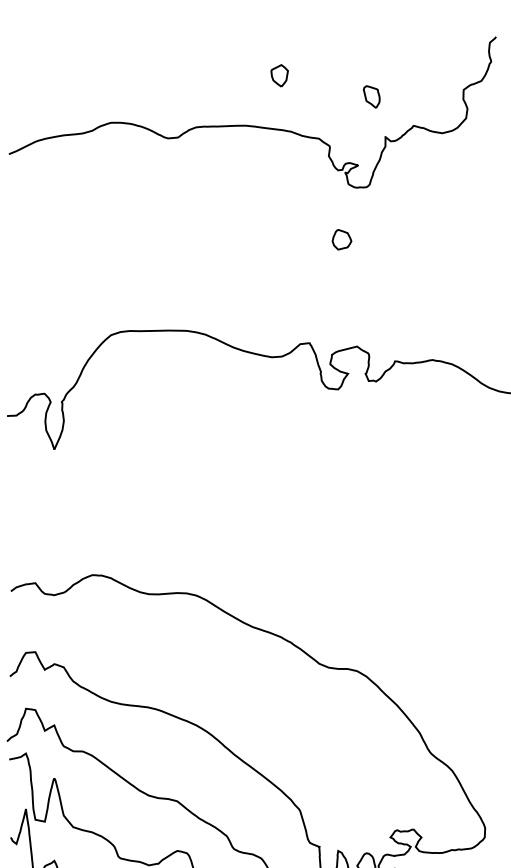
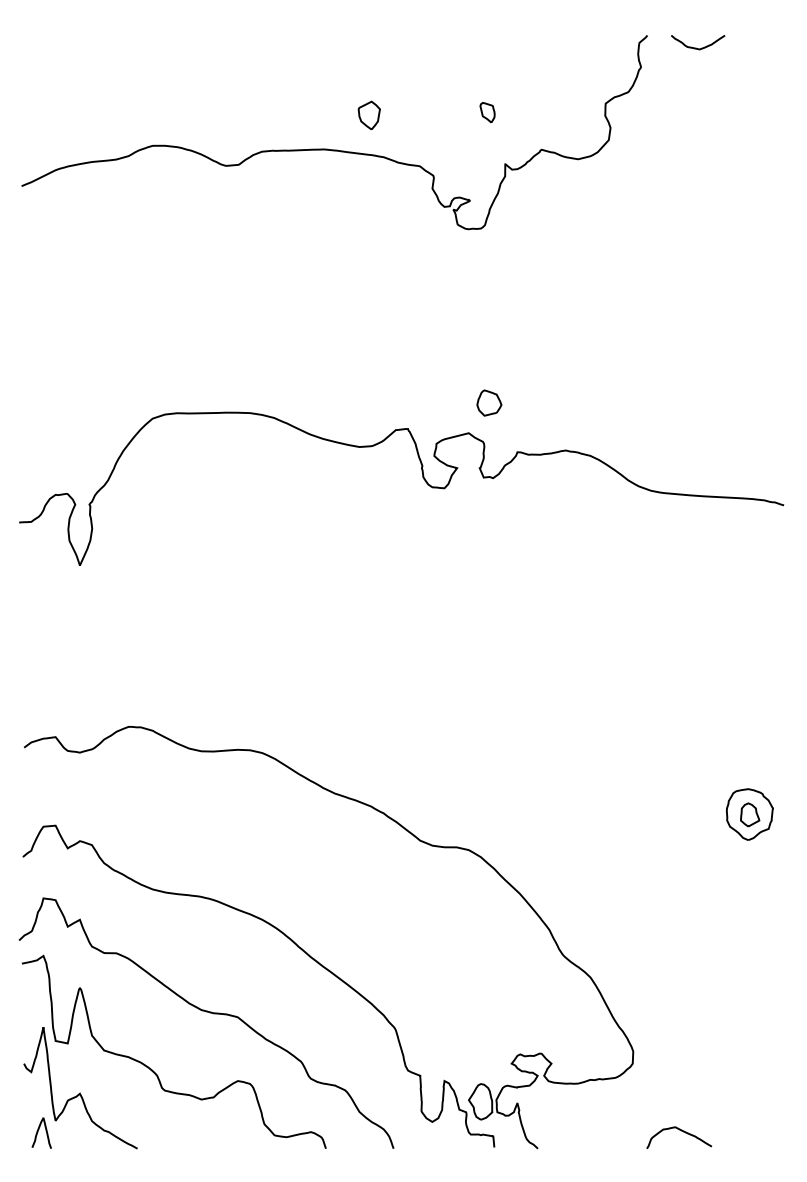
part: (279, 75) -> (368, 114), moved
part: (371, 96) -> (487, 112), size x0.7
part: (342, 239) -> (489, 402), moved

